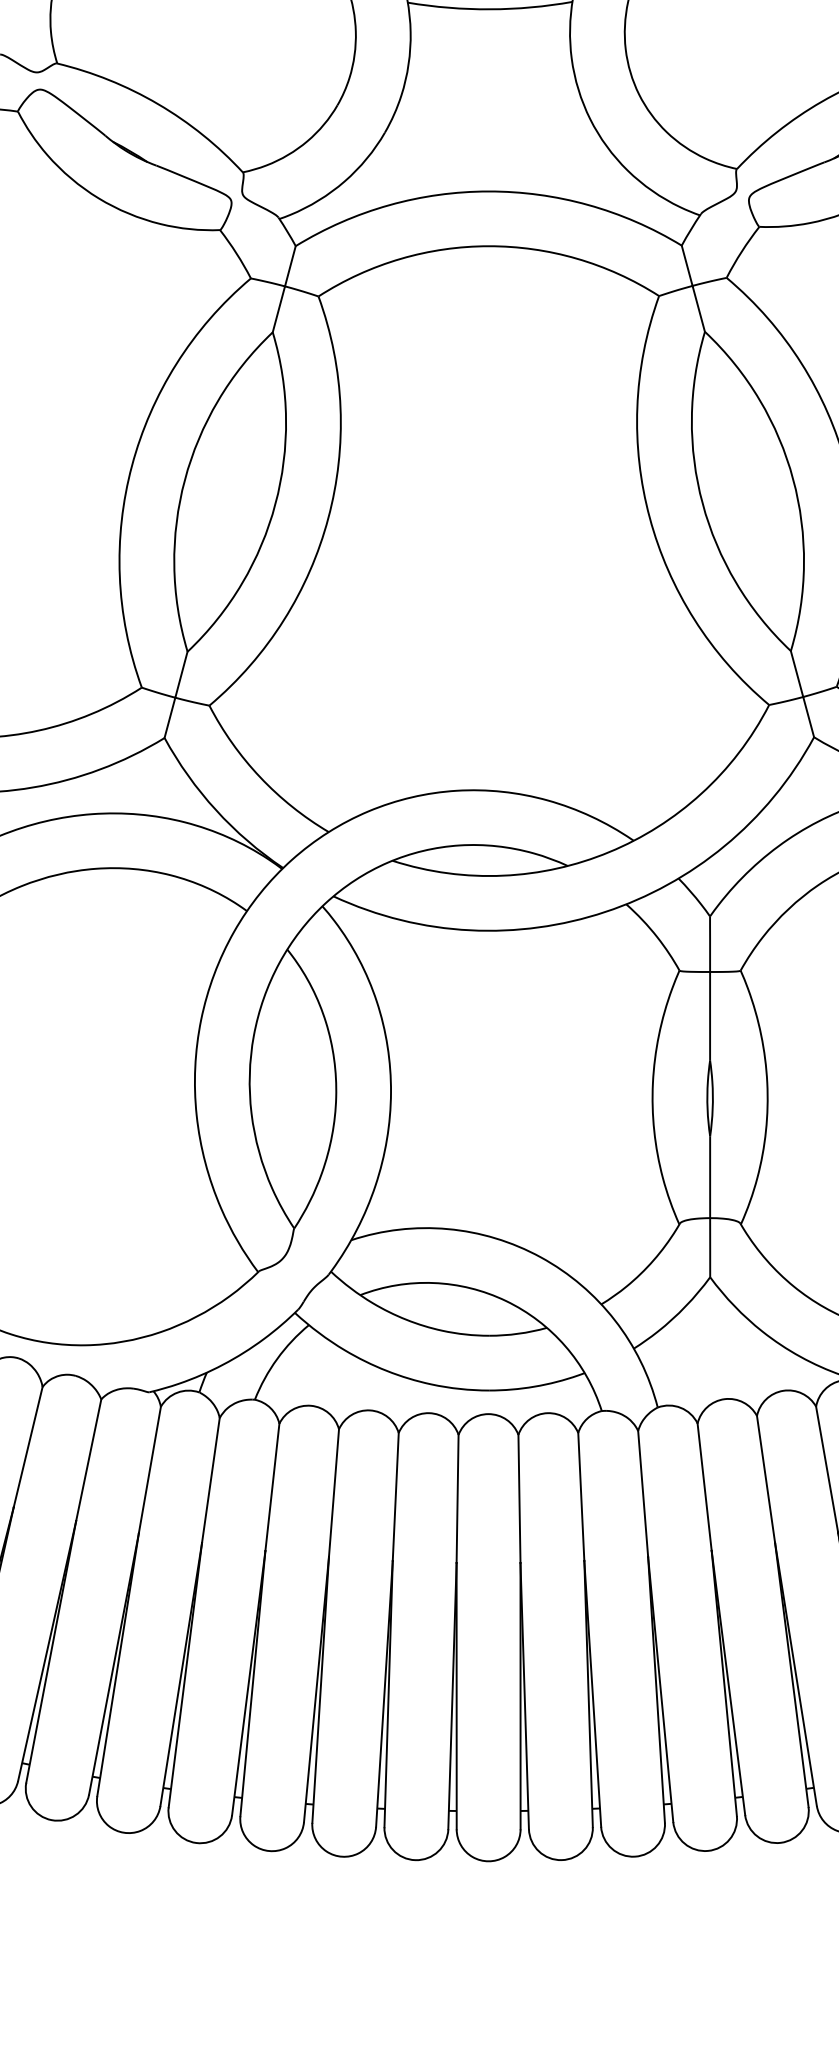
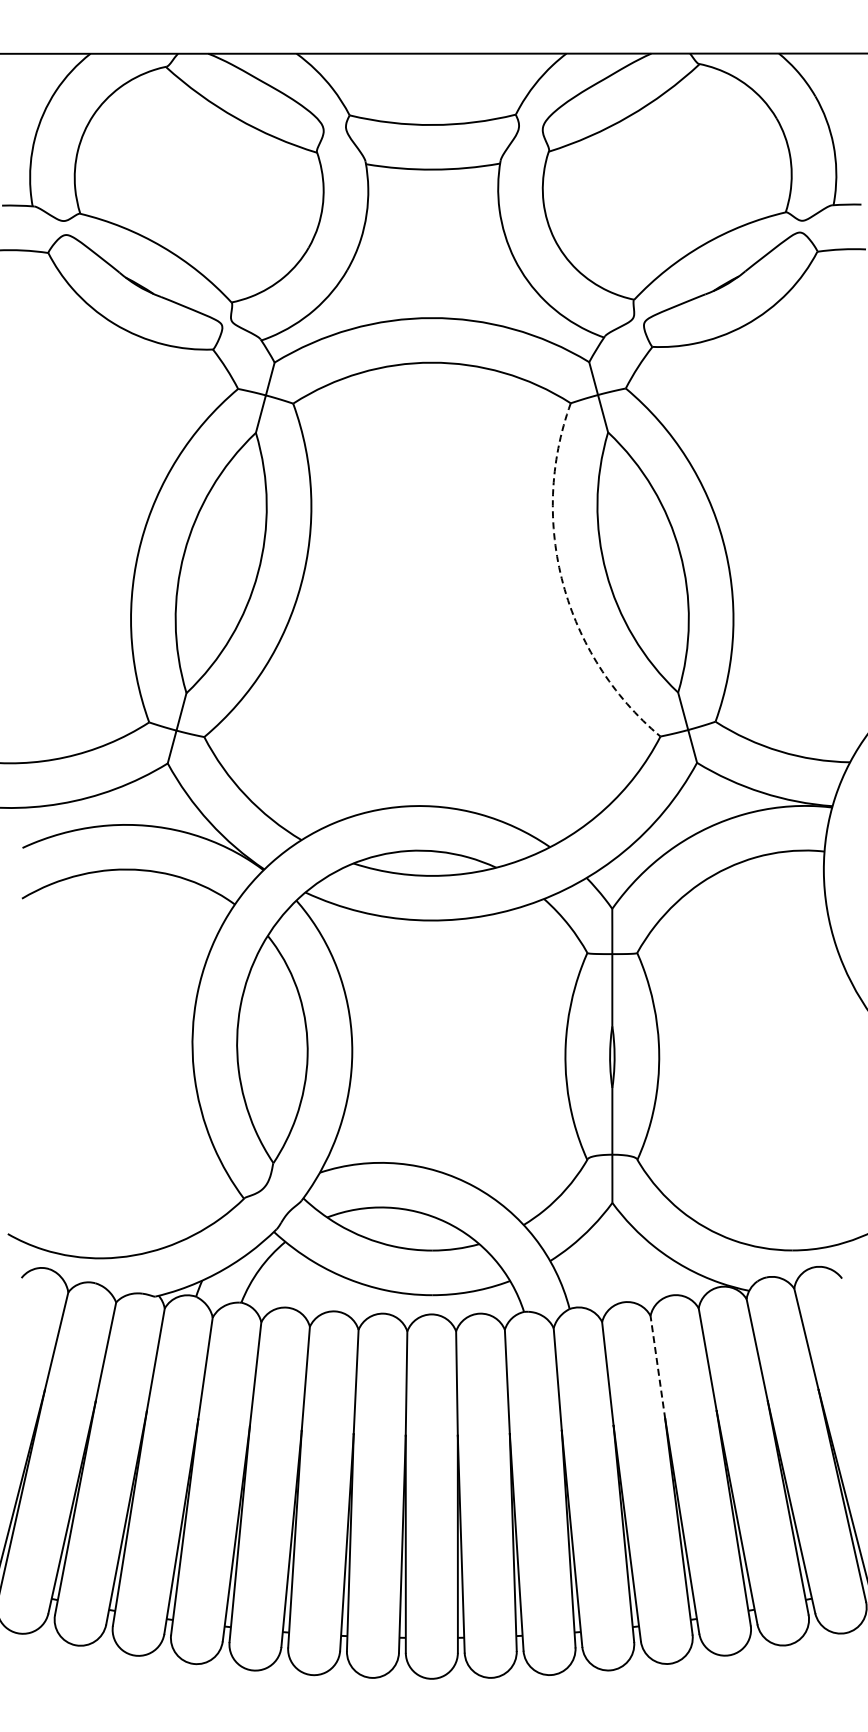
arc: (650, 518) -> (563, 584), solid -> dashed
line: (765, 1479) -> (657, 1367), solid -> dashed

